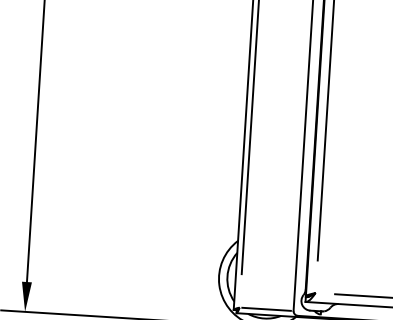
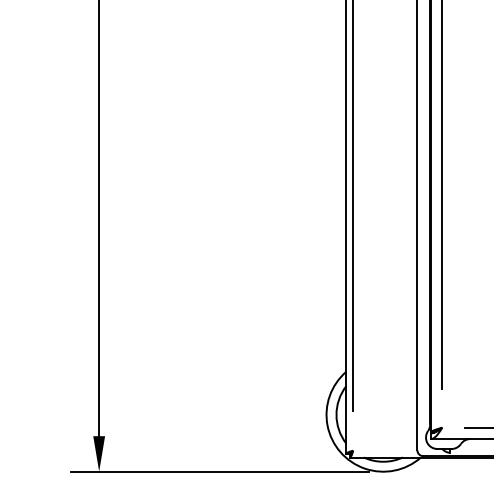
line: (266, 309) -> (385, 450), removed

